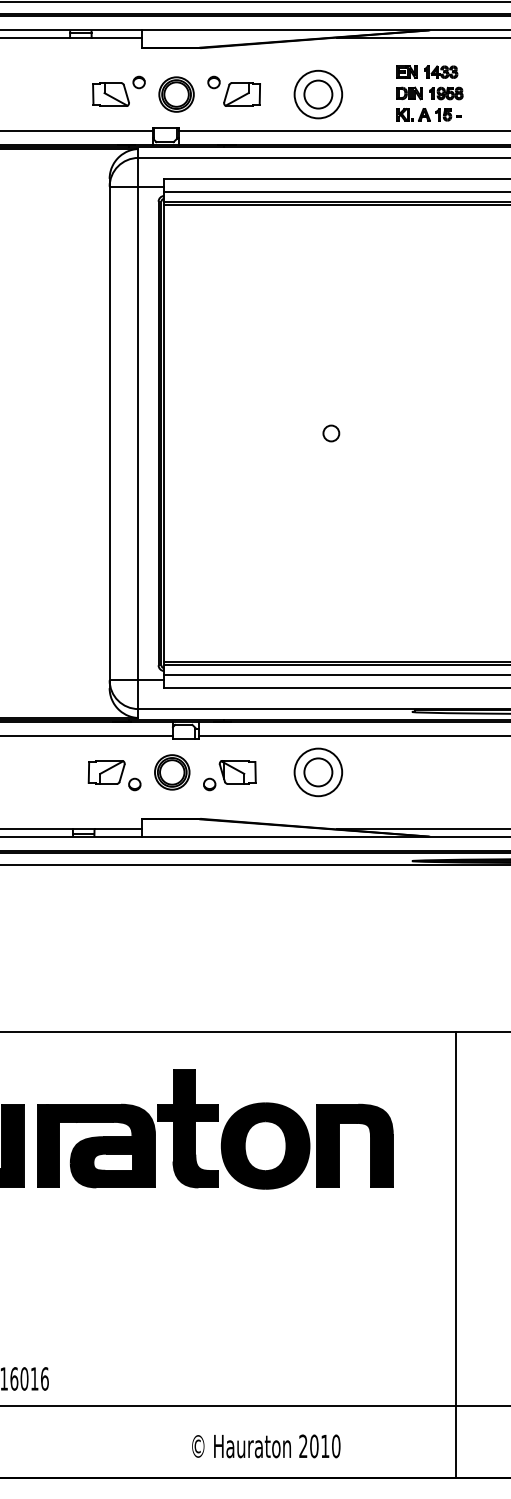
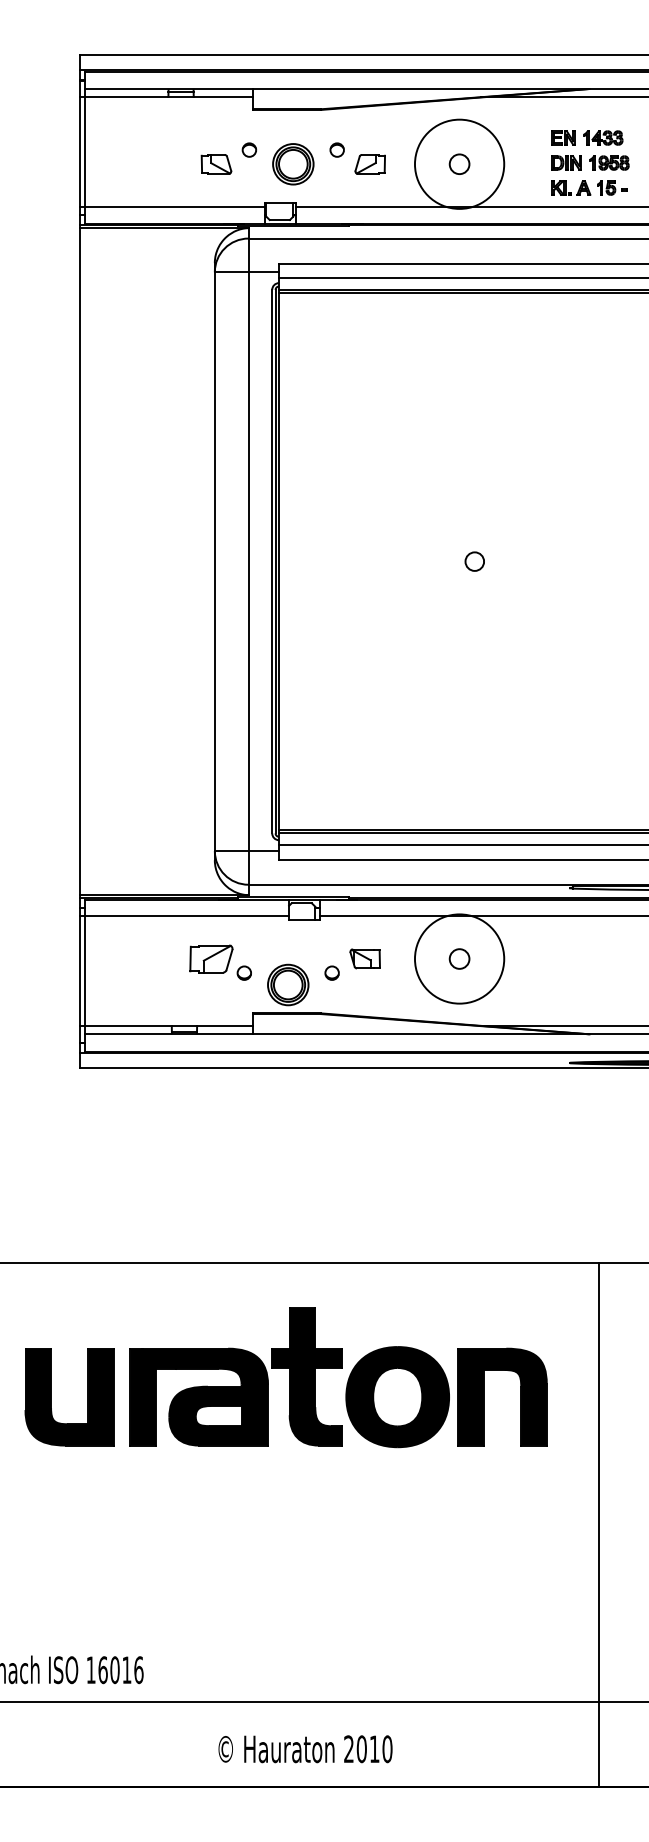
circle: (318, 93) -> (459, 163), size x0.6
part: (111, 94) -> (216, 164), size x0.7
part: (242, 94) -> (370, 164), size x0.7
circle: (318, 94) -> (459, 164), size x1.6
part: (172, 771) -> (288, 984), moved
part: (238, 771) -> (365, 958), size x0.7
circle: (318, 771) -> (459, 958), size x0.6
circle: (318, 771) -> (459, 958), size x1.6
line: (455, 1254) -> (598, 1524), moved
text: (266, 1446) -> (305, 1749), moved

